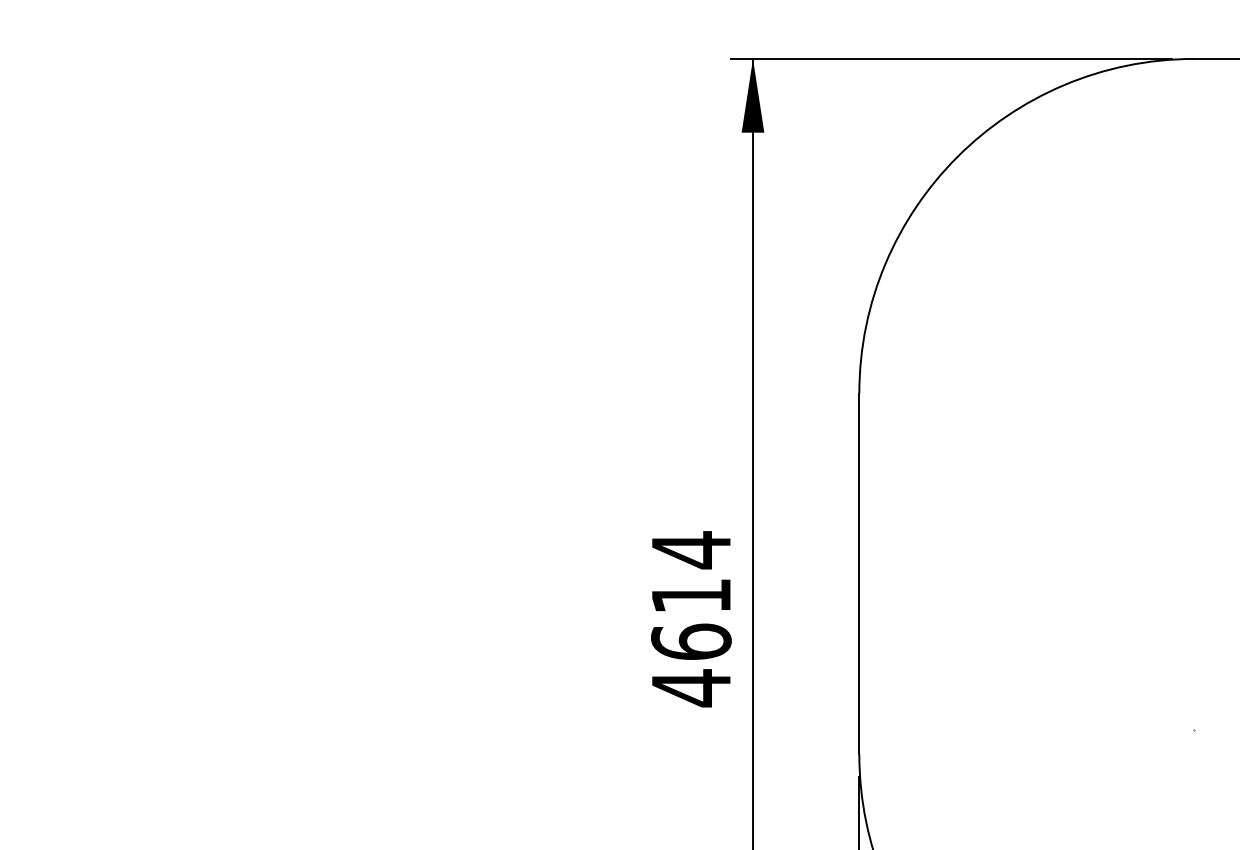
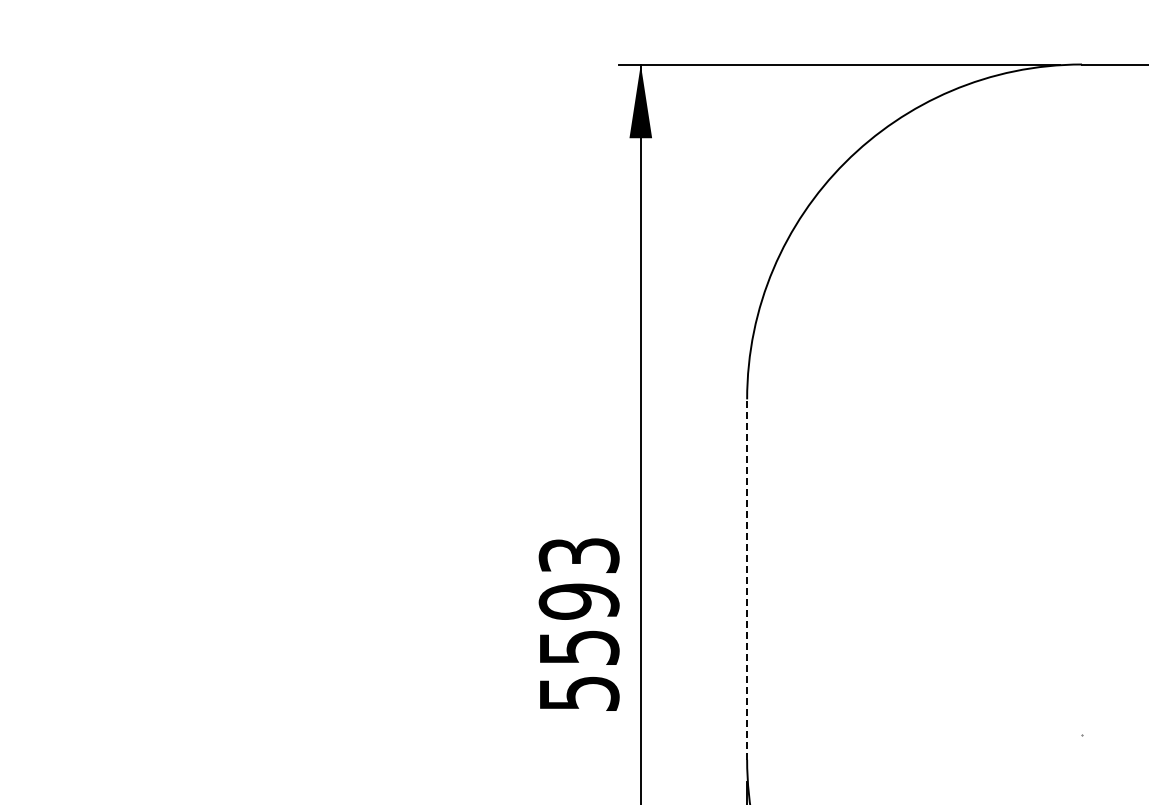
line: (859, 573) -> (747, 579), solid -> dashed
text: (690, 619) -> (578, 625), 4614 -> 5593

